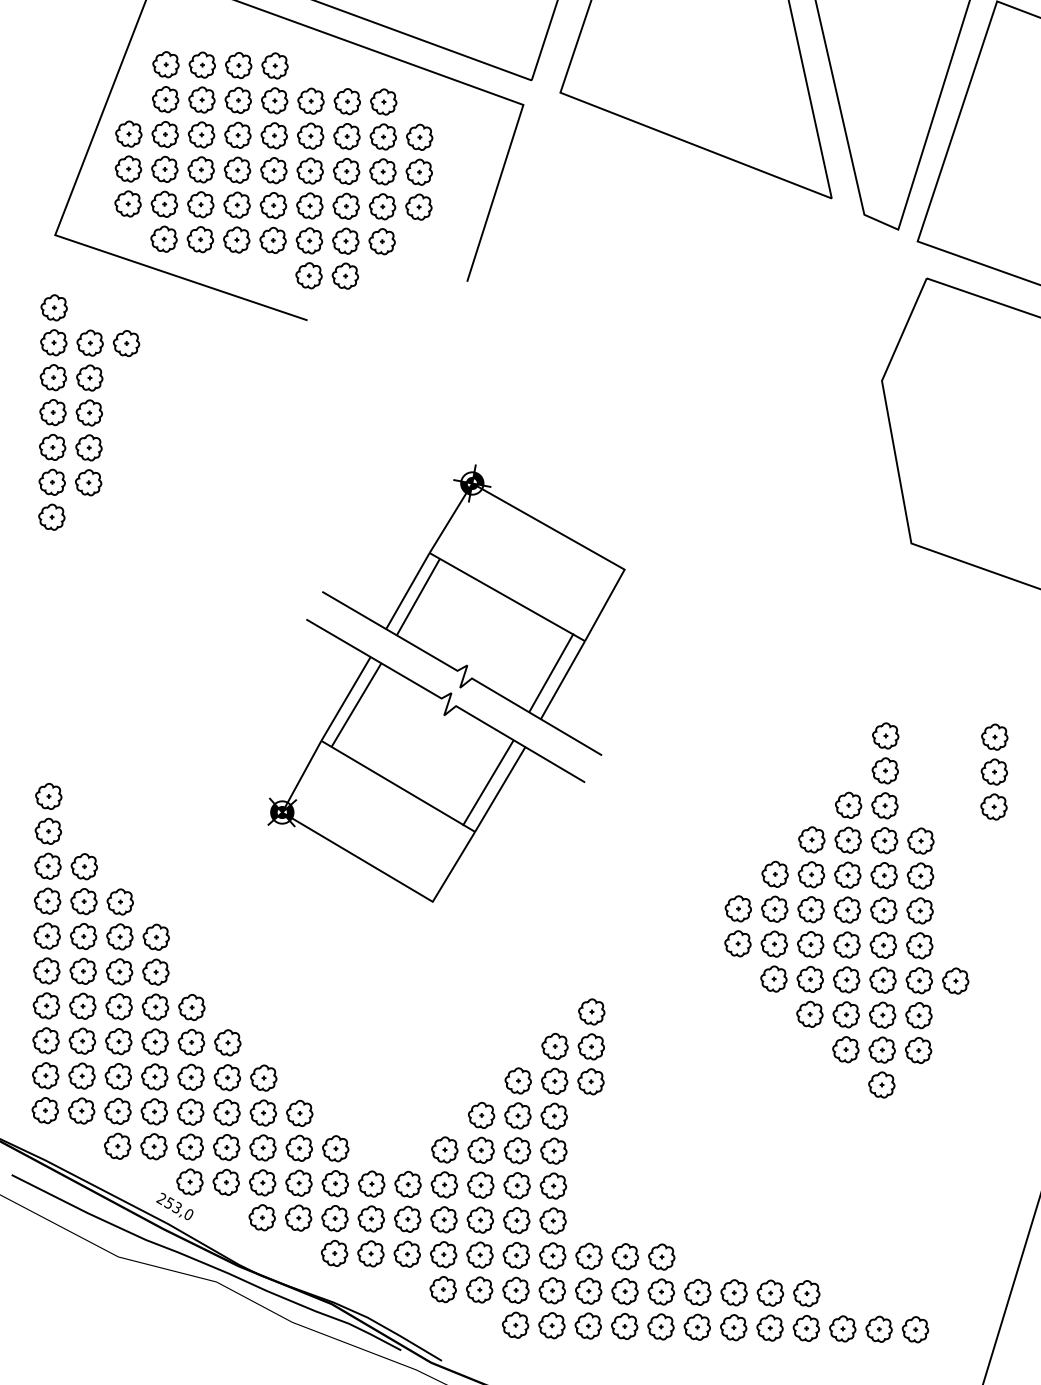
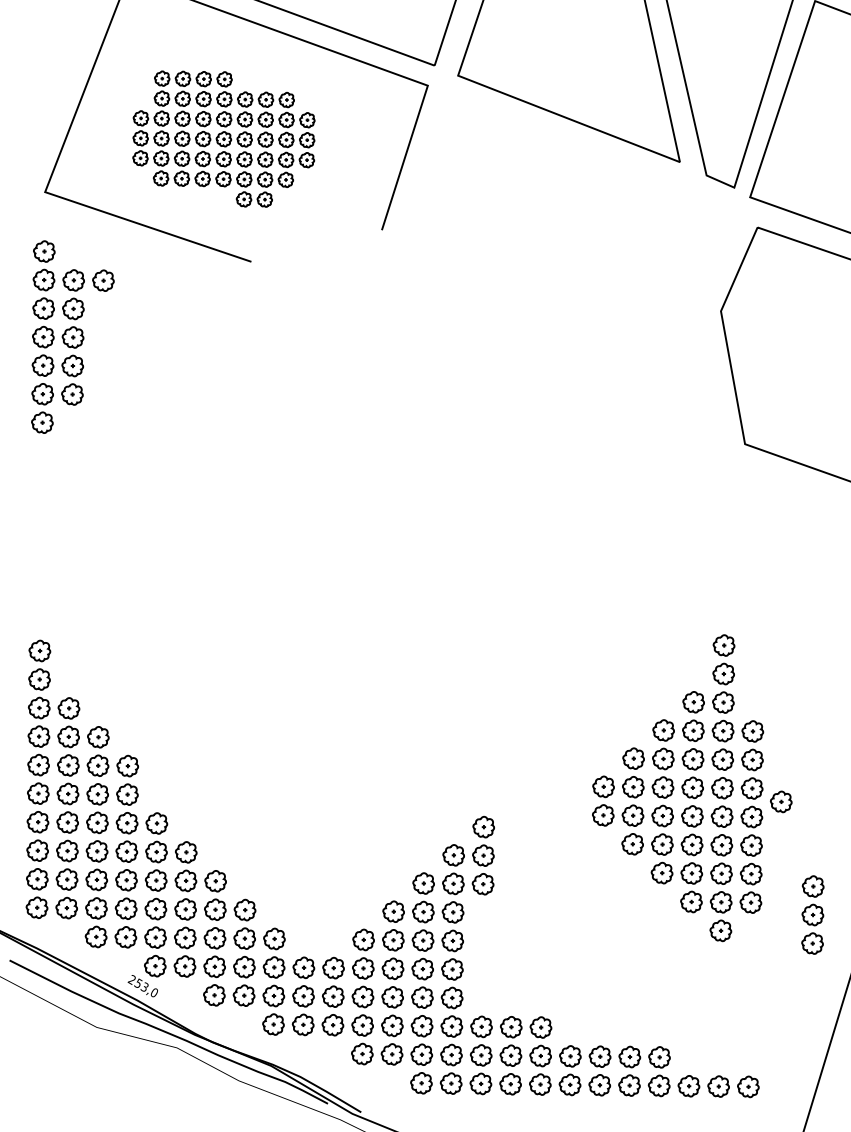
part: (273, 169) -> (223, 138), size x0.7
part: (450, 691) -> (368, 565), removed
part: (993, 771) -> (812, 914), moved
part: (829, 910) -> (678, 788), moved

